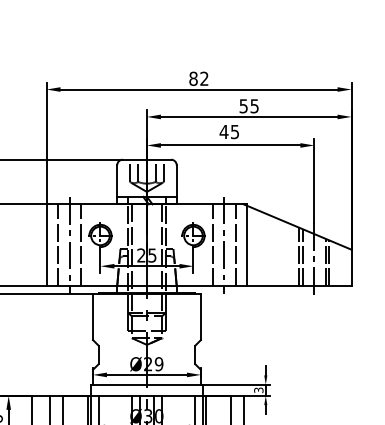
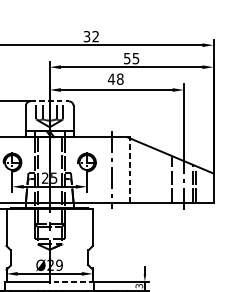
text: (193, 78) -> (87, 36), 82 -> 32
text: (234, 131) -> (119, 78), 45 -> 48
line: (147, 159) -> (50, 101), solid -> dashed
line: (212, 245) -> (102, 170), removed
line: (235, 245) -> (120, 170), removed
line: (247, 245) -> (130, 170), solid -> dashed
line: (303, 257) -> (175, 179), removed
line: (174, 384) -> (71, 281), solid -> dashed

